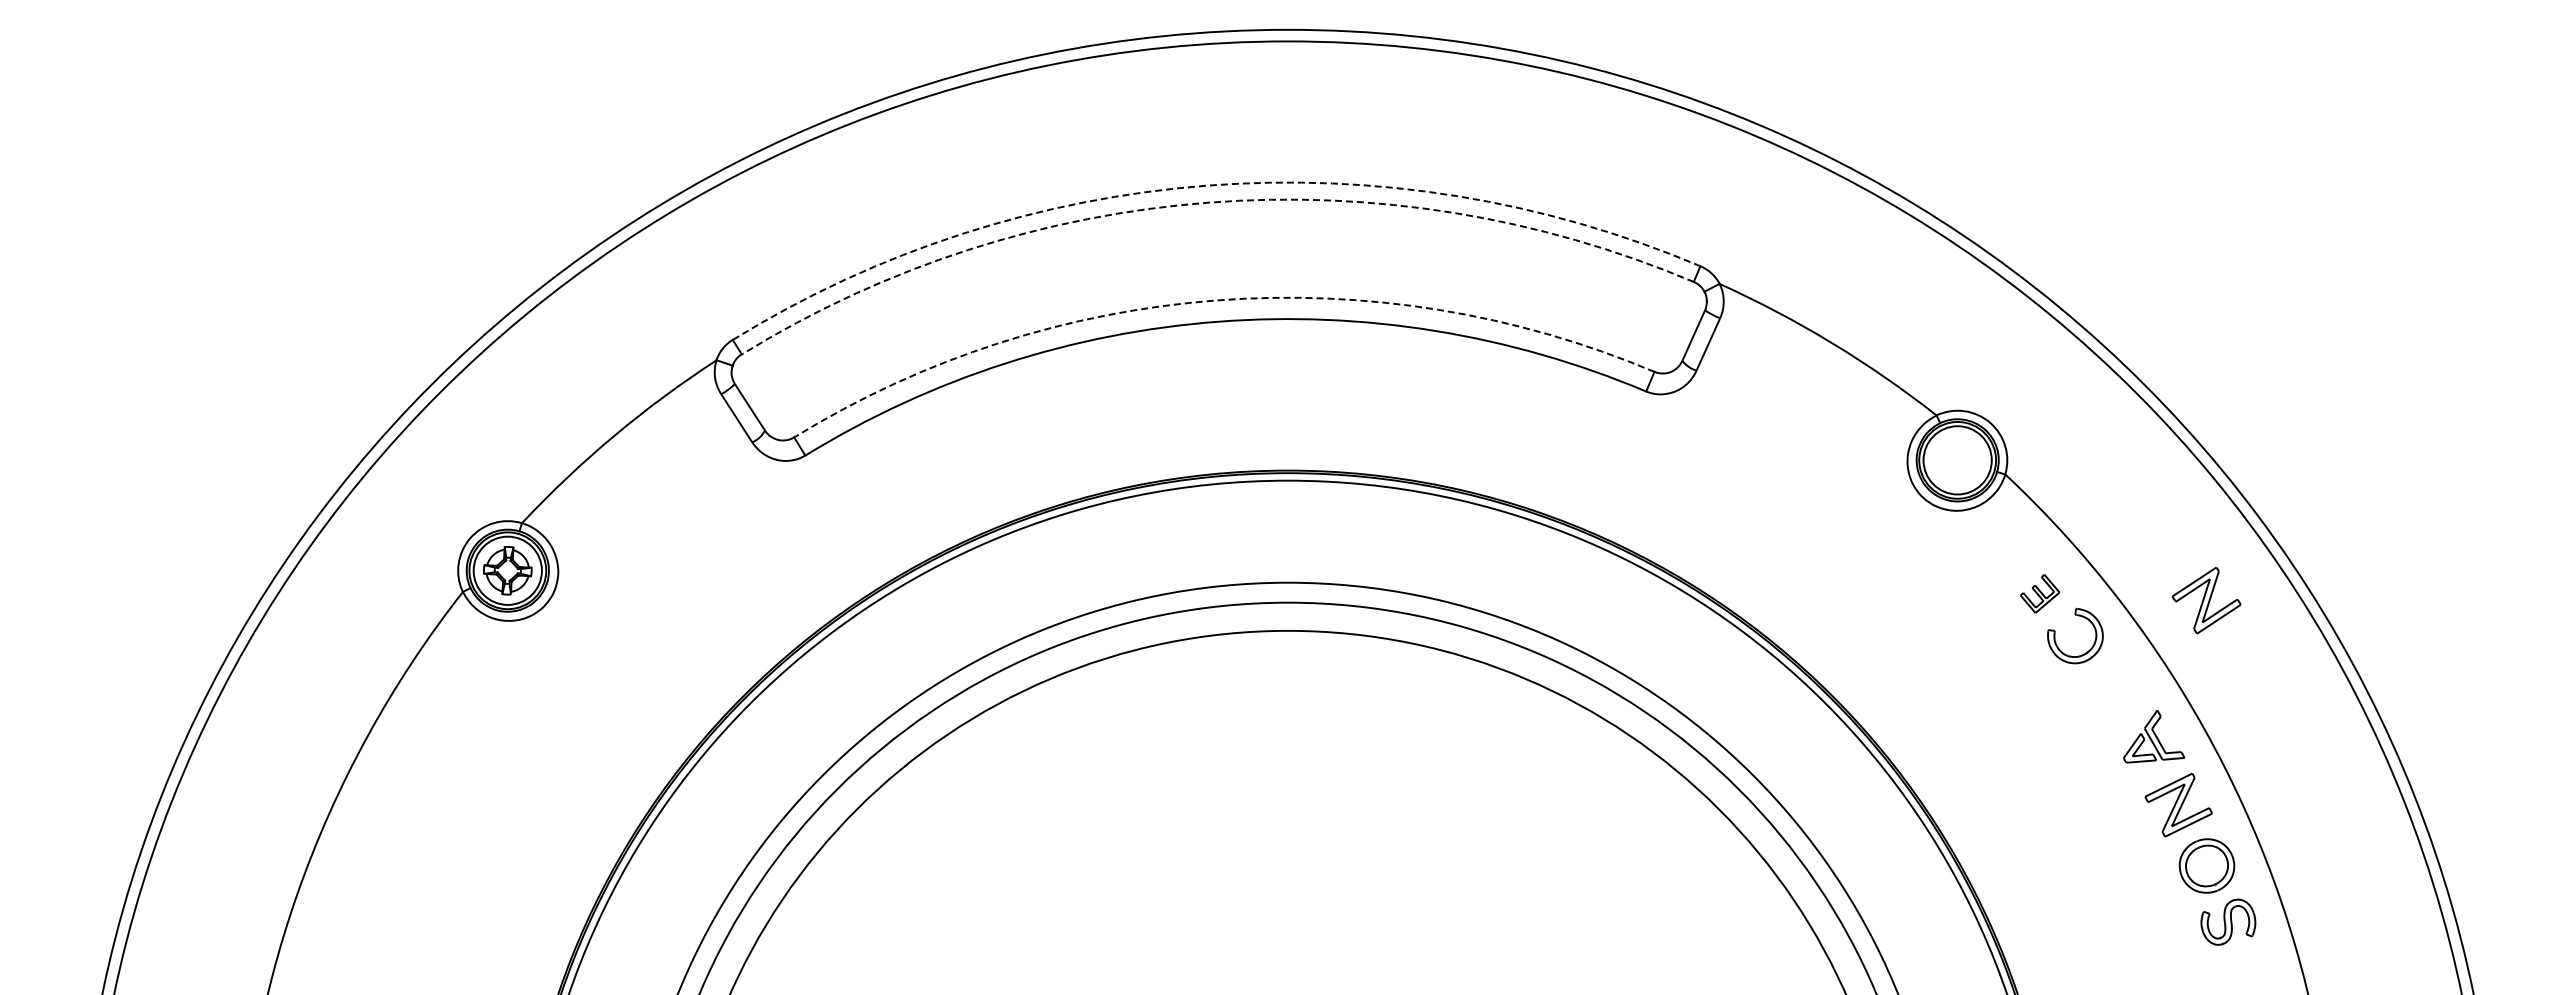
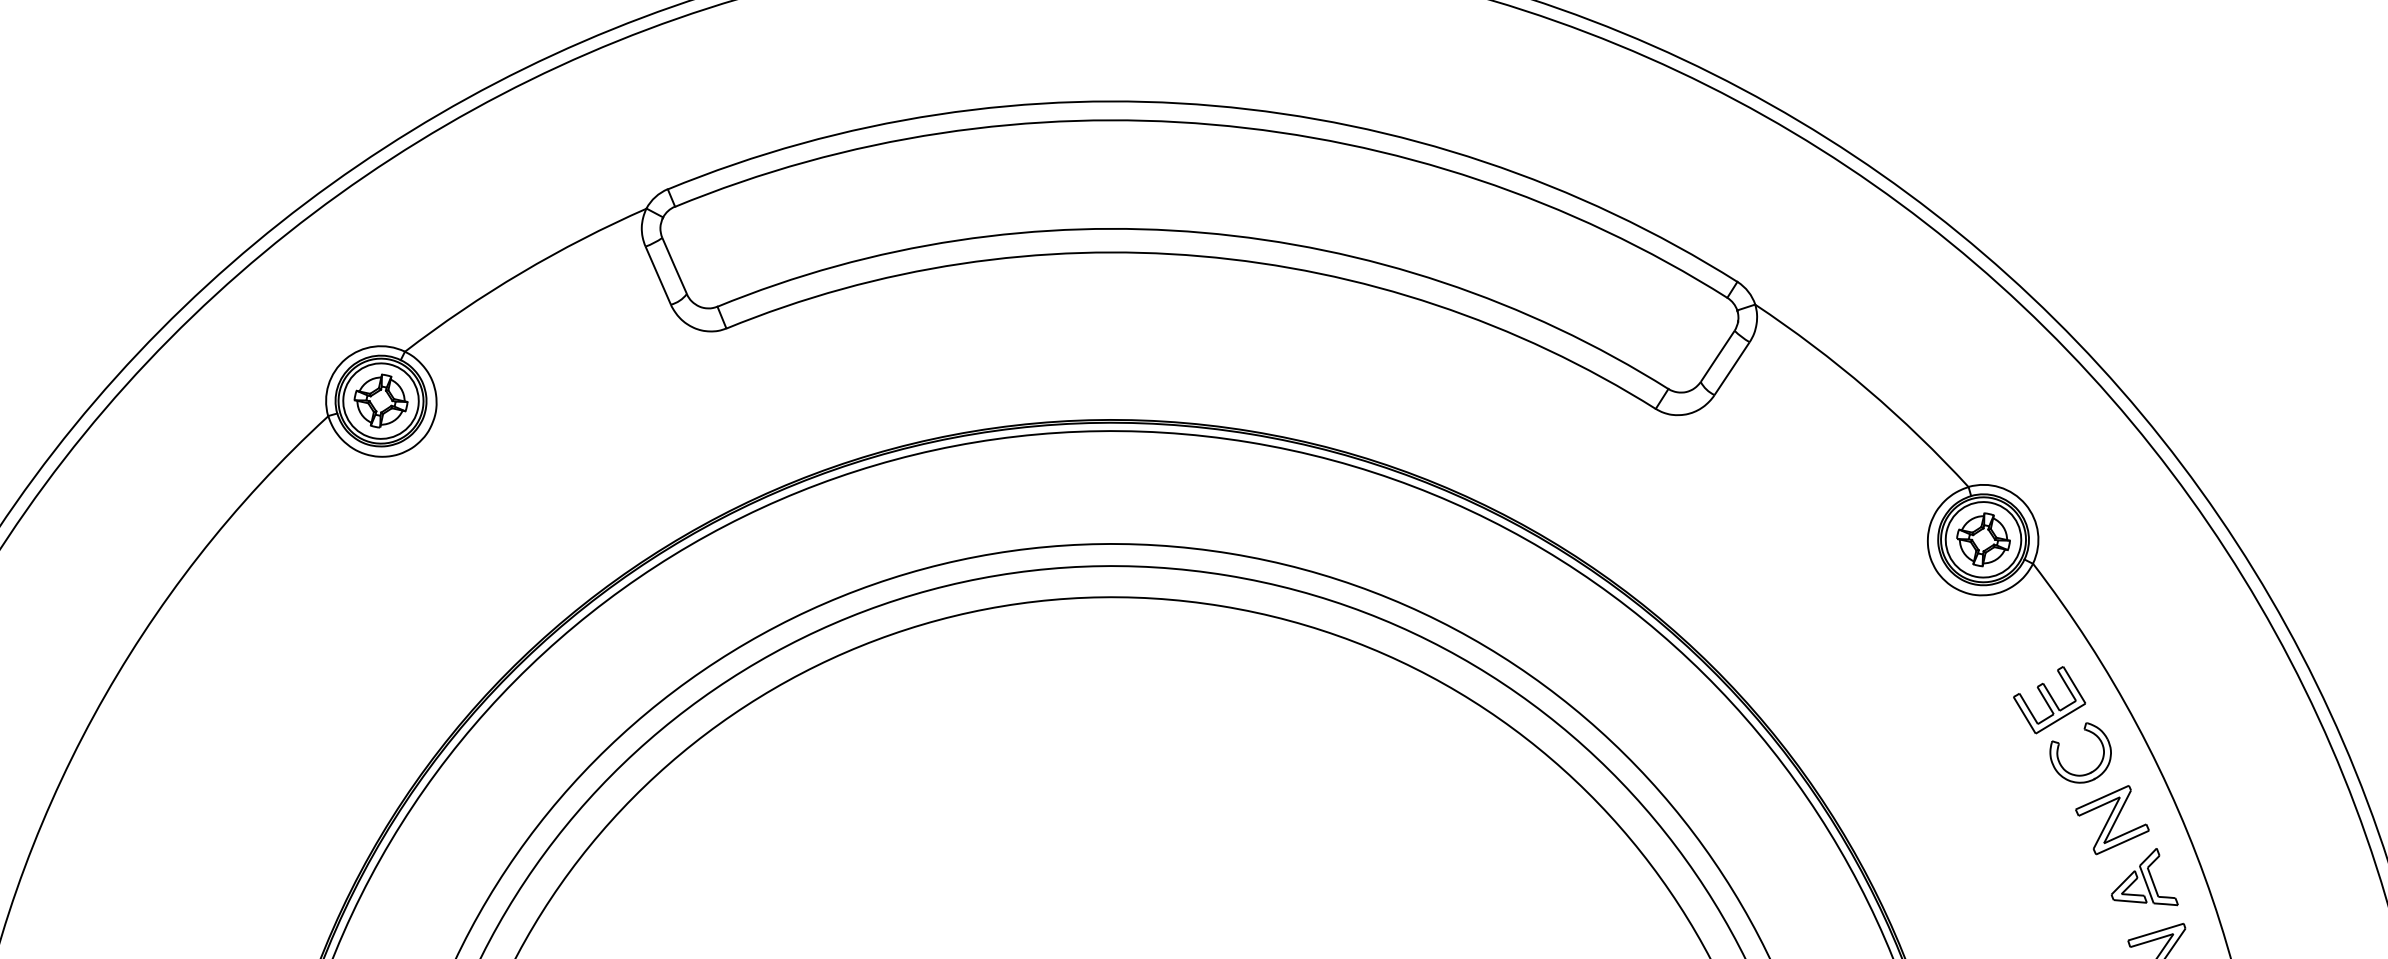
arc: (1207, 185) -> (1213, 105), dashed -> solid
arc: (1209, 202) -> (1212, 124), dashed -> solid
arc: (1216, 300) -> (1202, 232), dashed -> solid
part: (1957, 460) -> (1983, 539), added
part: (2039, 593) -> (2049, 699), size x1.67
part: (2206, 600) -> (2112, 819), moved

